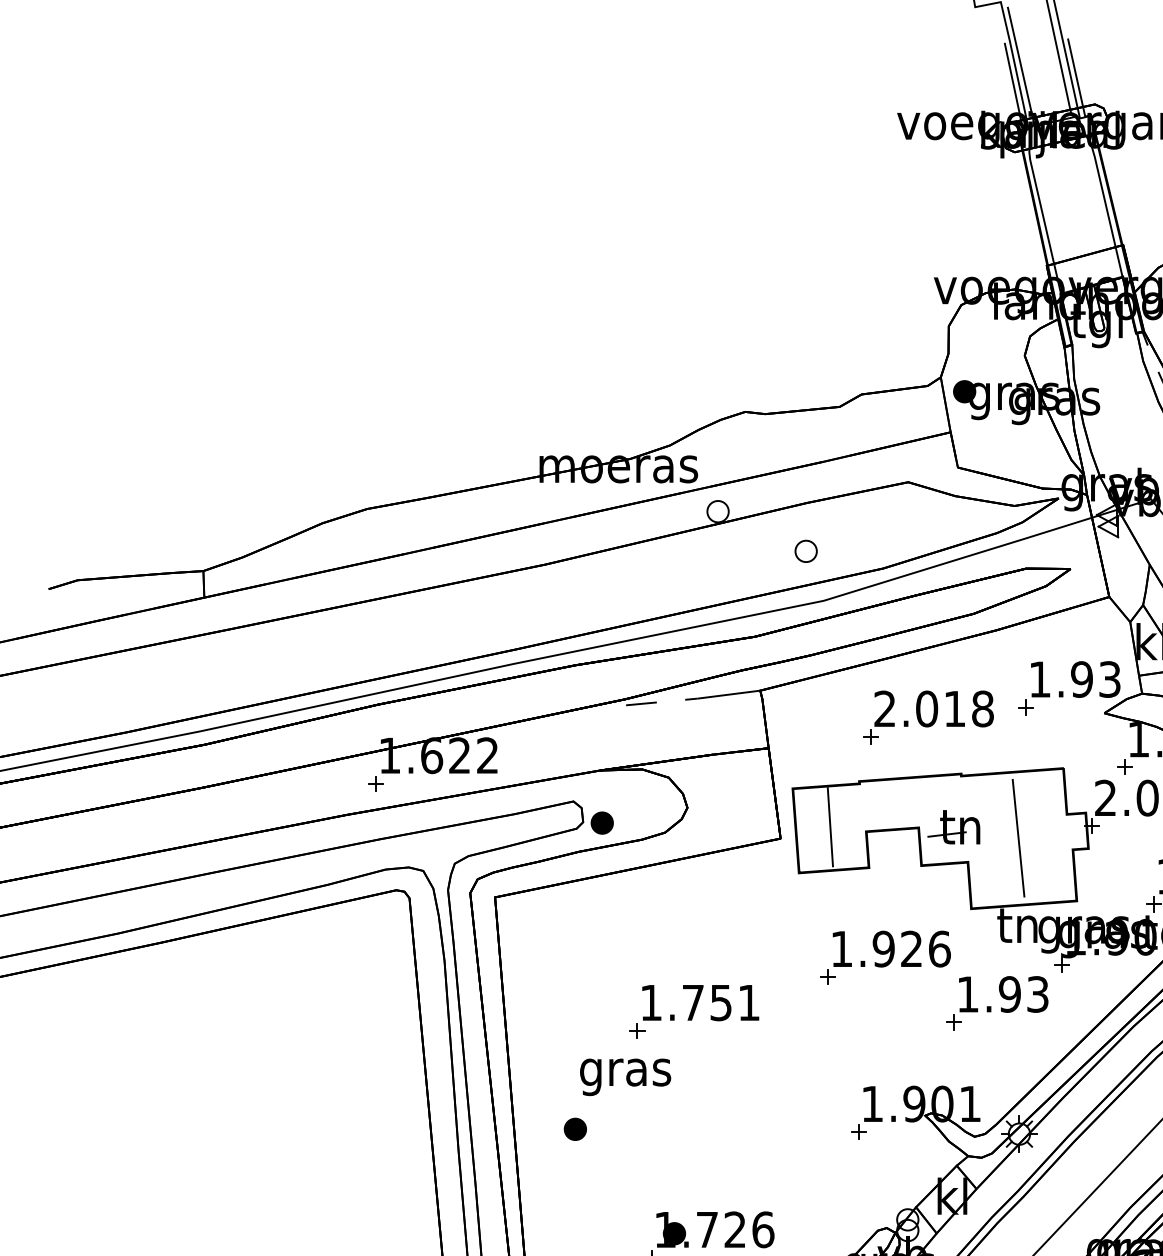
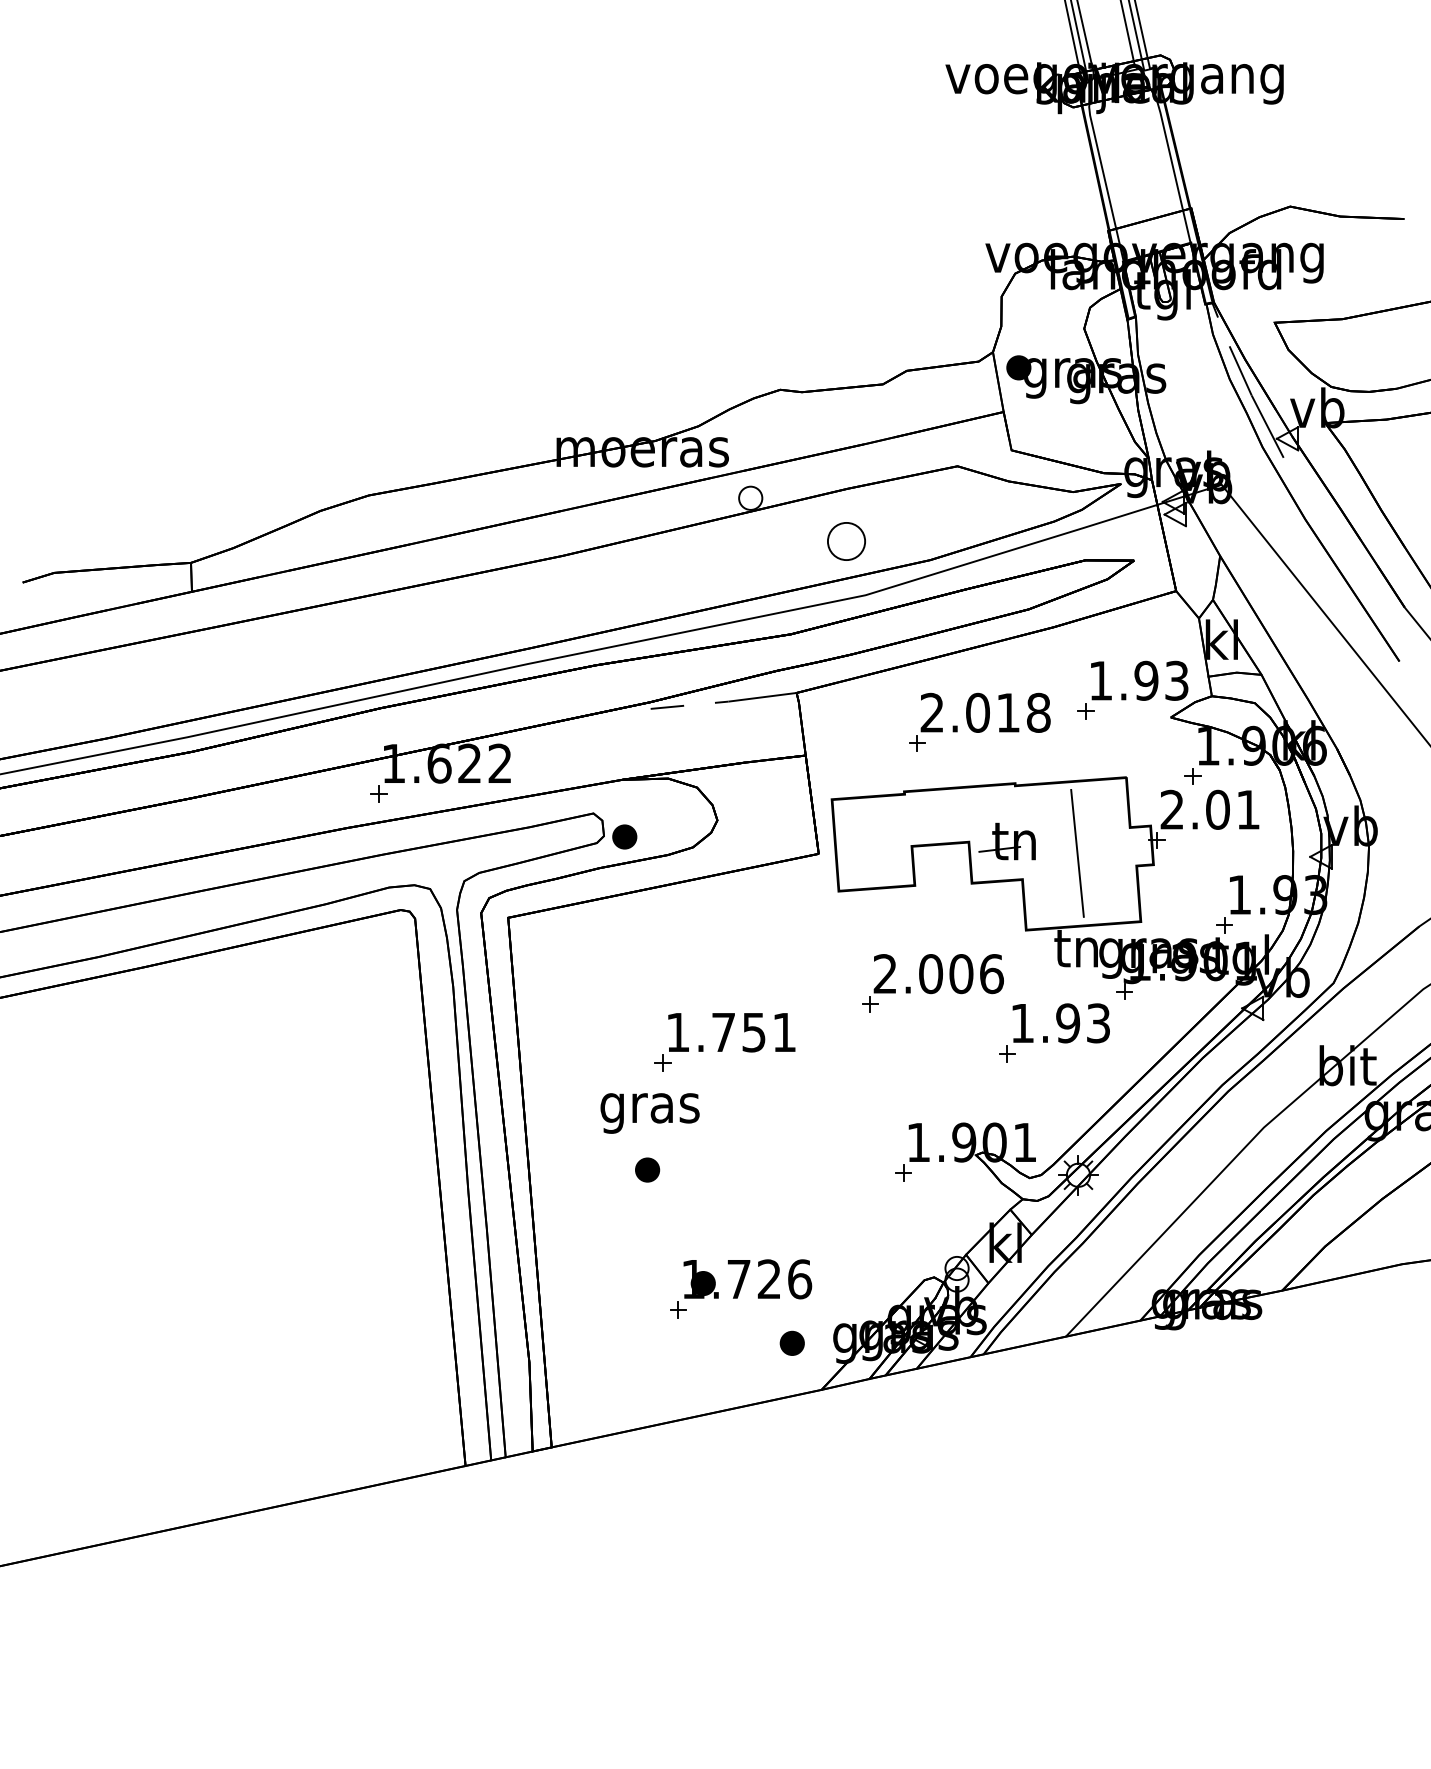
part: (806, 551) -> (846, 541), size x1.6
line: (830, 827) -> (872, 841), removed
text: (876, 949) -> (923, 974), 1.926 -> 2.006
part: (575, 1128) -> (647, 1169), moved

